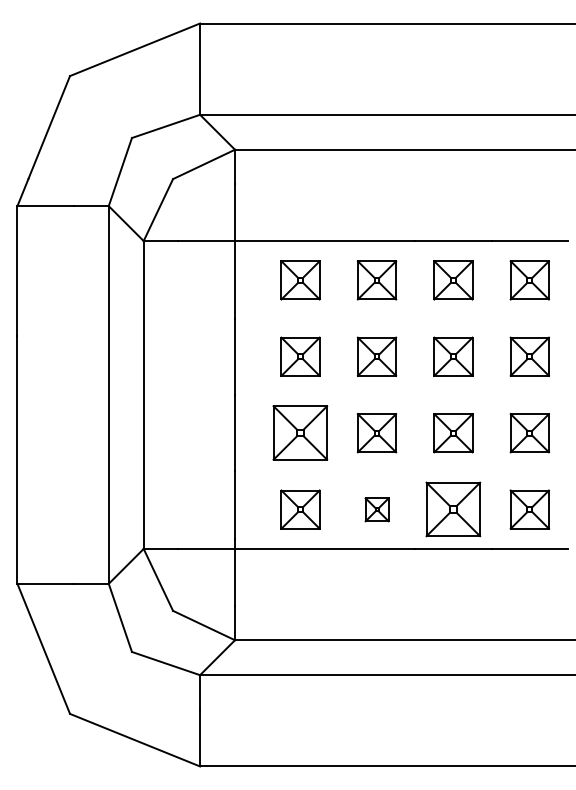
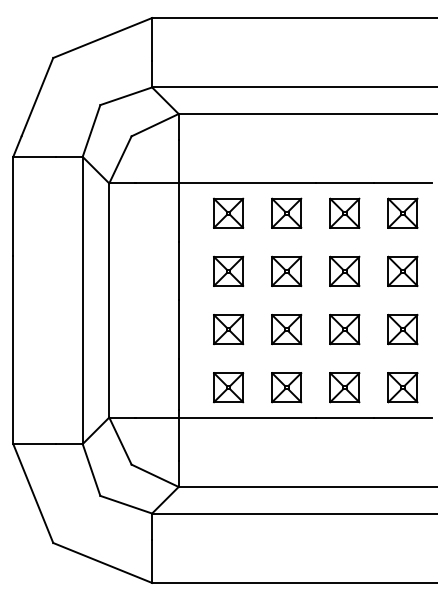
part: (300, 433) -> (228, 329), size x0.71
part: (376, 509) -> (286, 387), size x1.67
part: (453, 509) -> (344, 387), size x0.71

